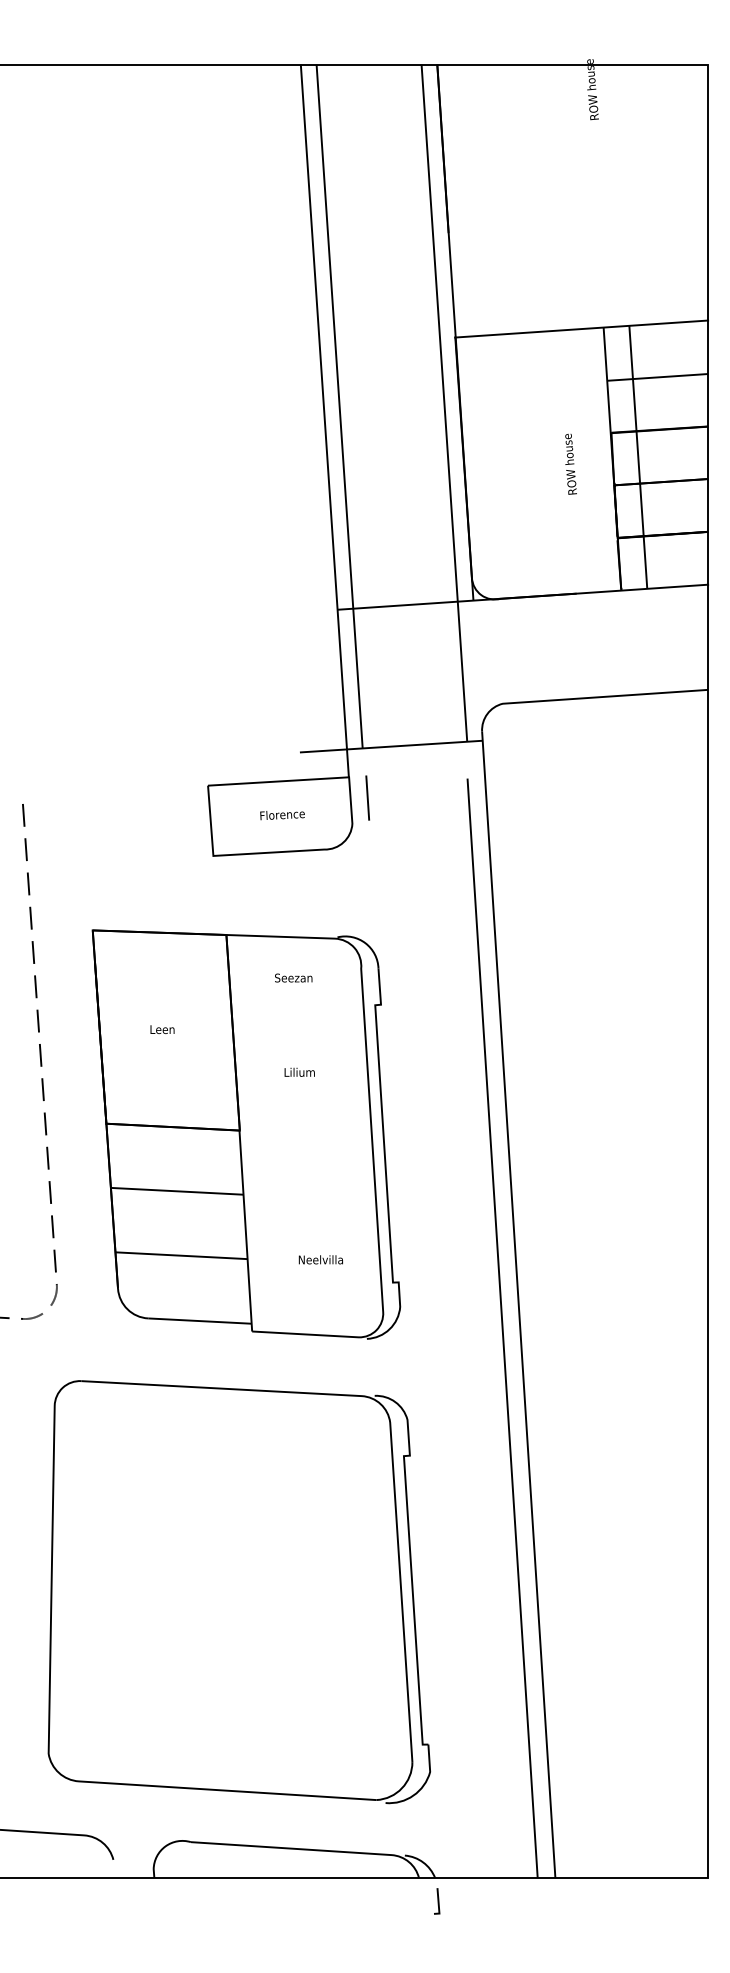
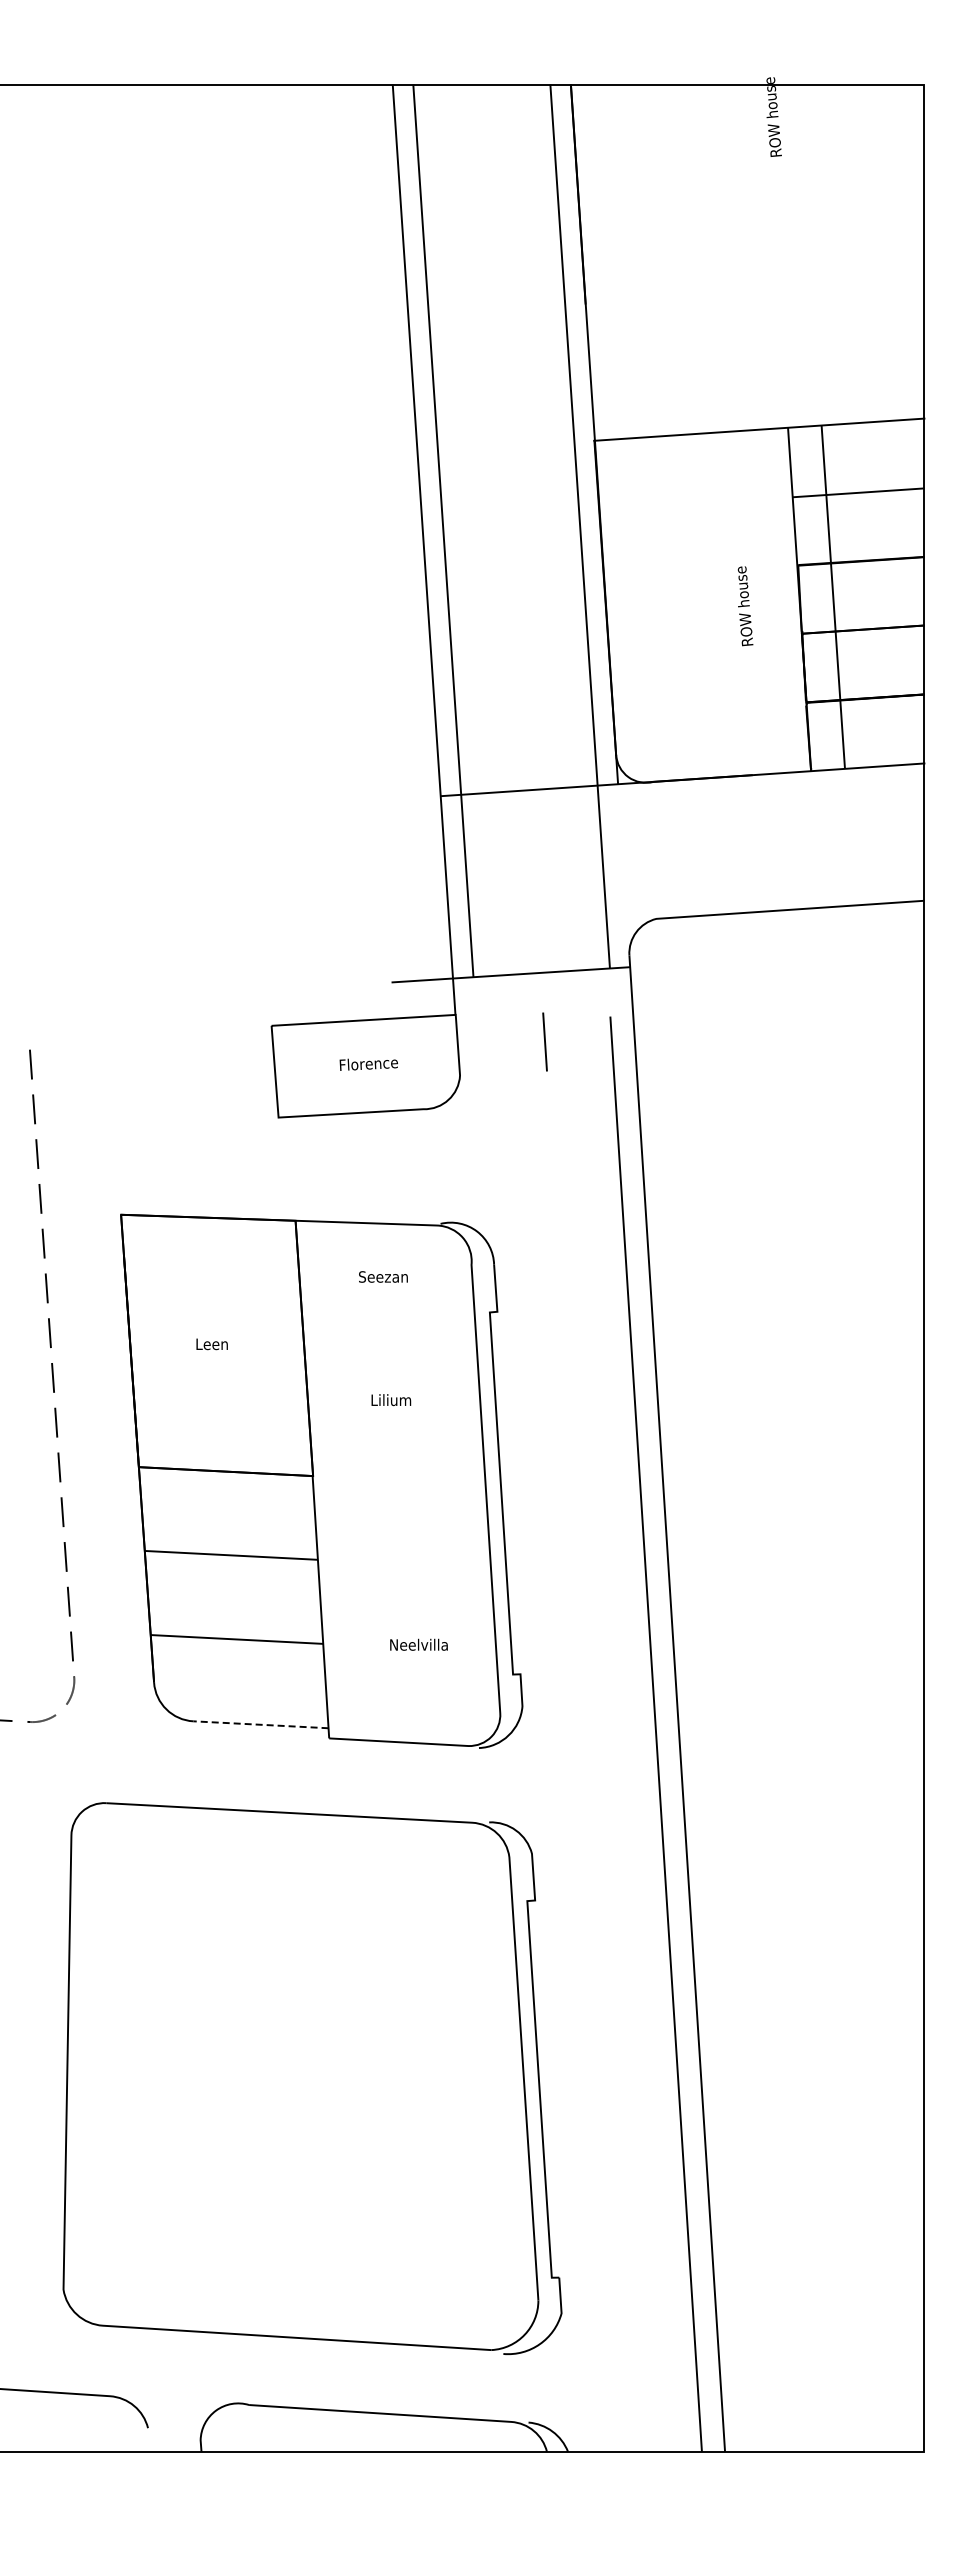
line: (367, 797) -> (544, 1041), moved
line: (200, 1320) -> (261, 1724), solid -> dashed
line: (437, 1901) -> (571, 2482), removed

